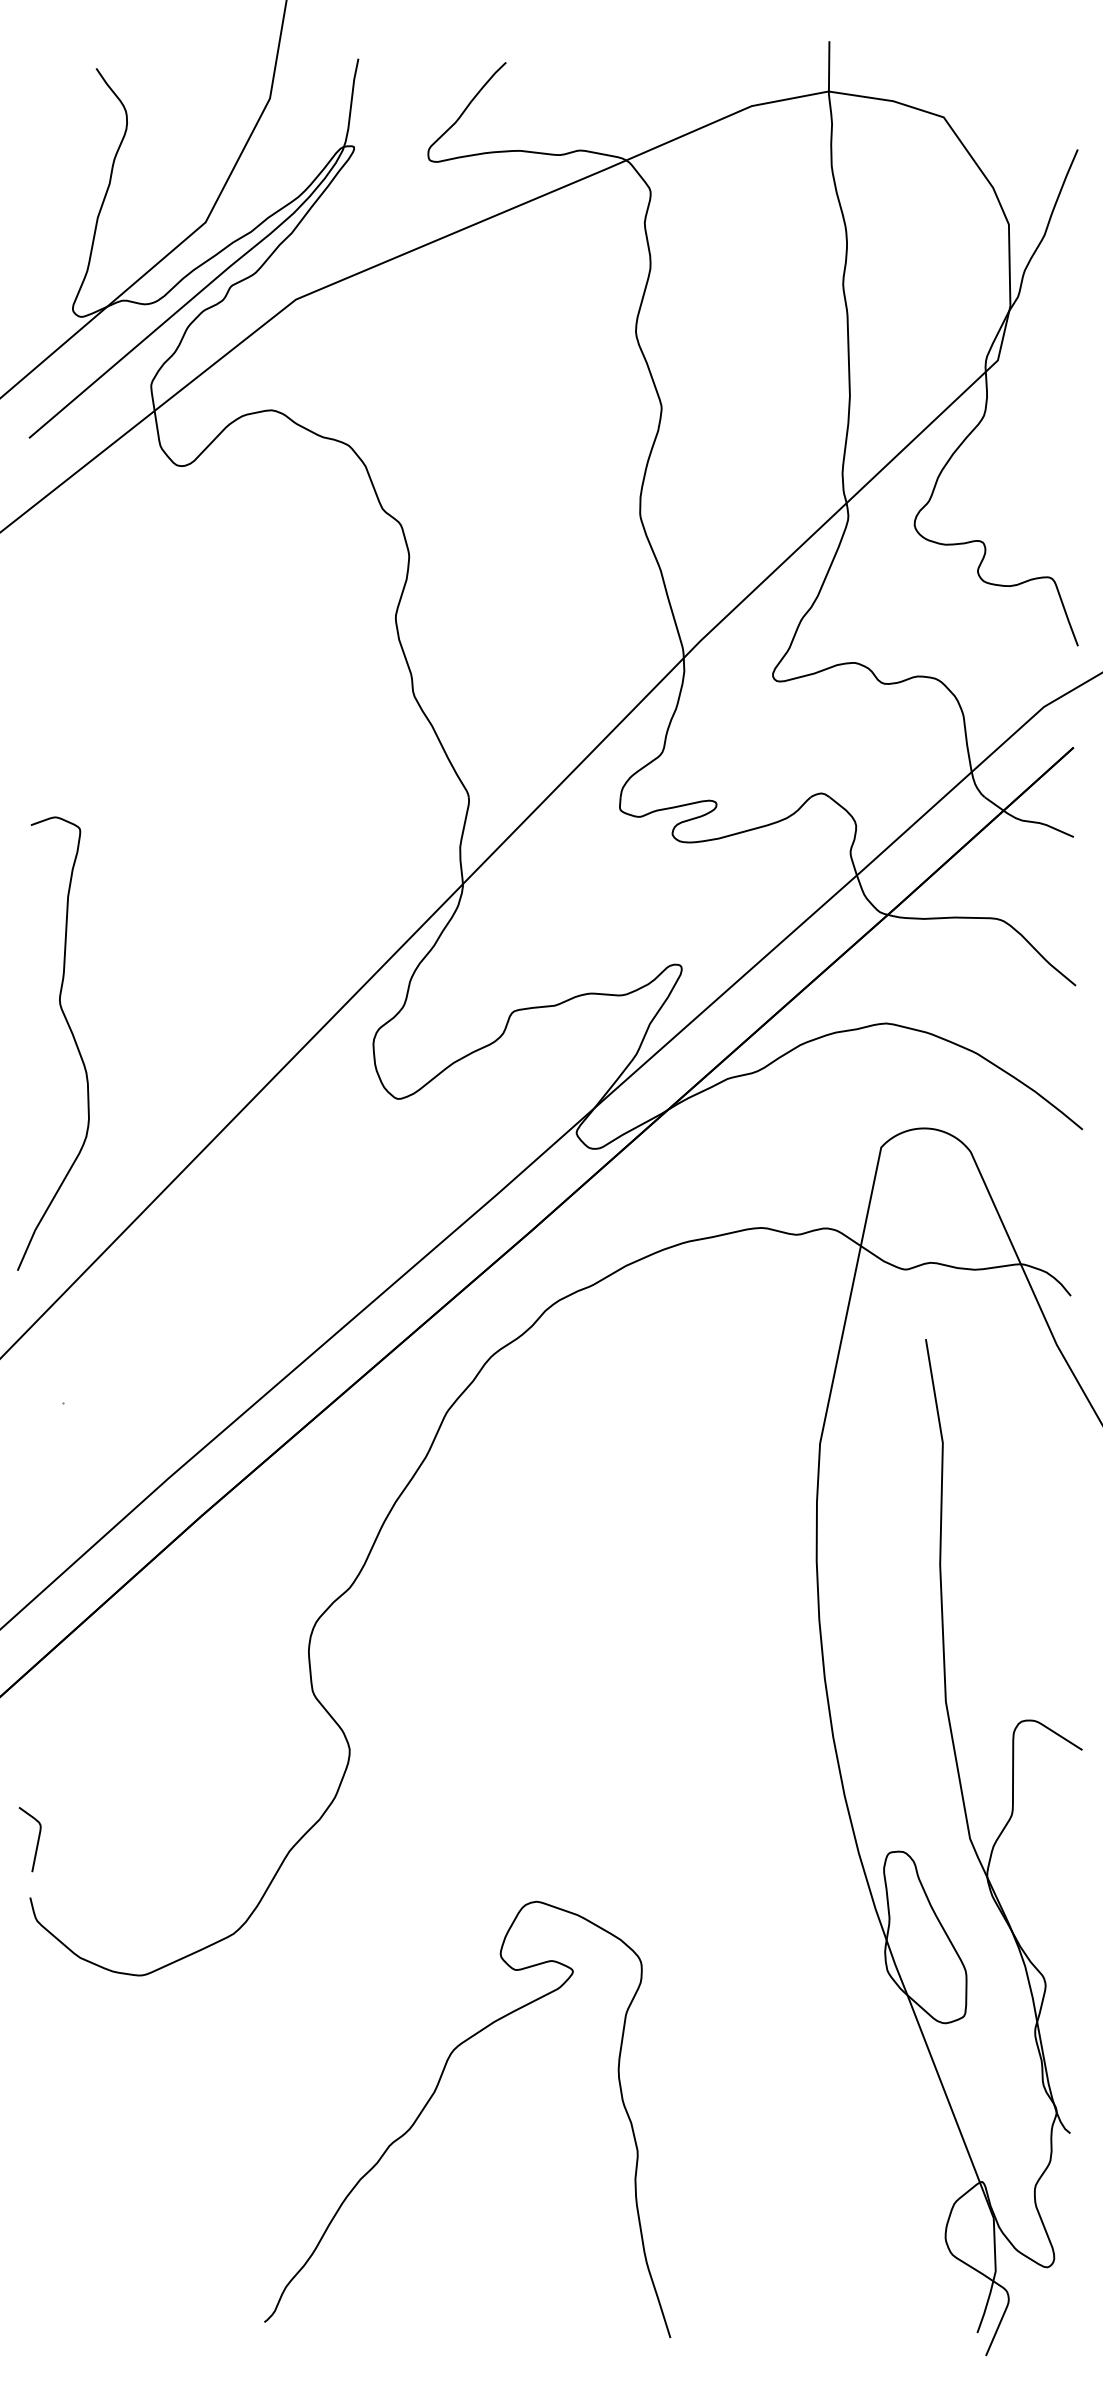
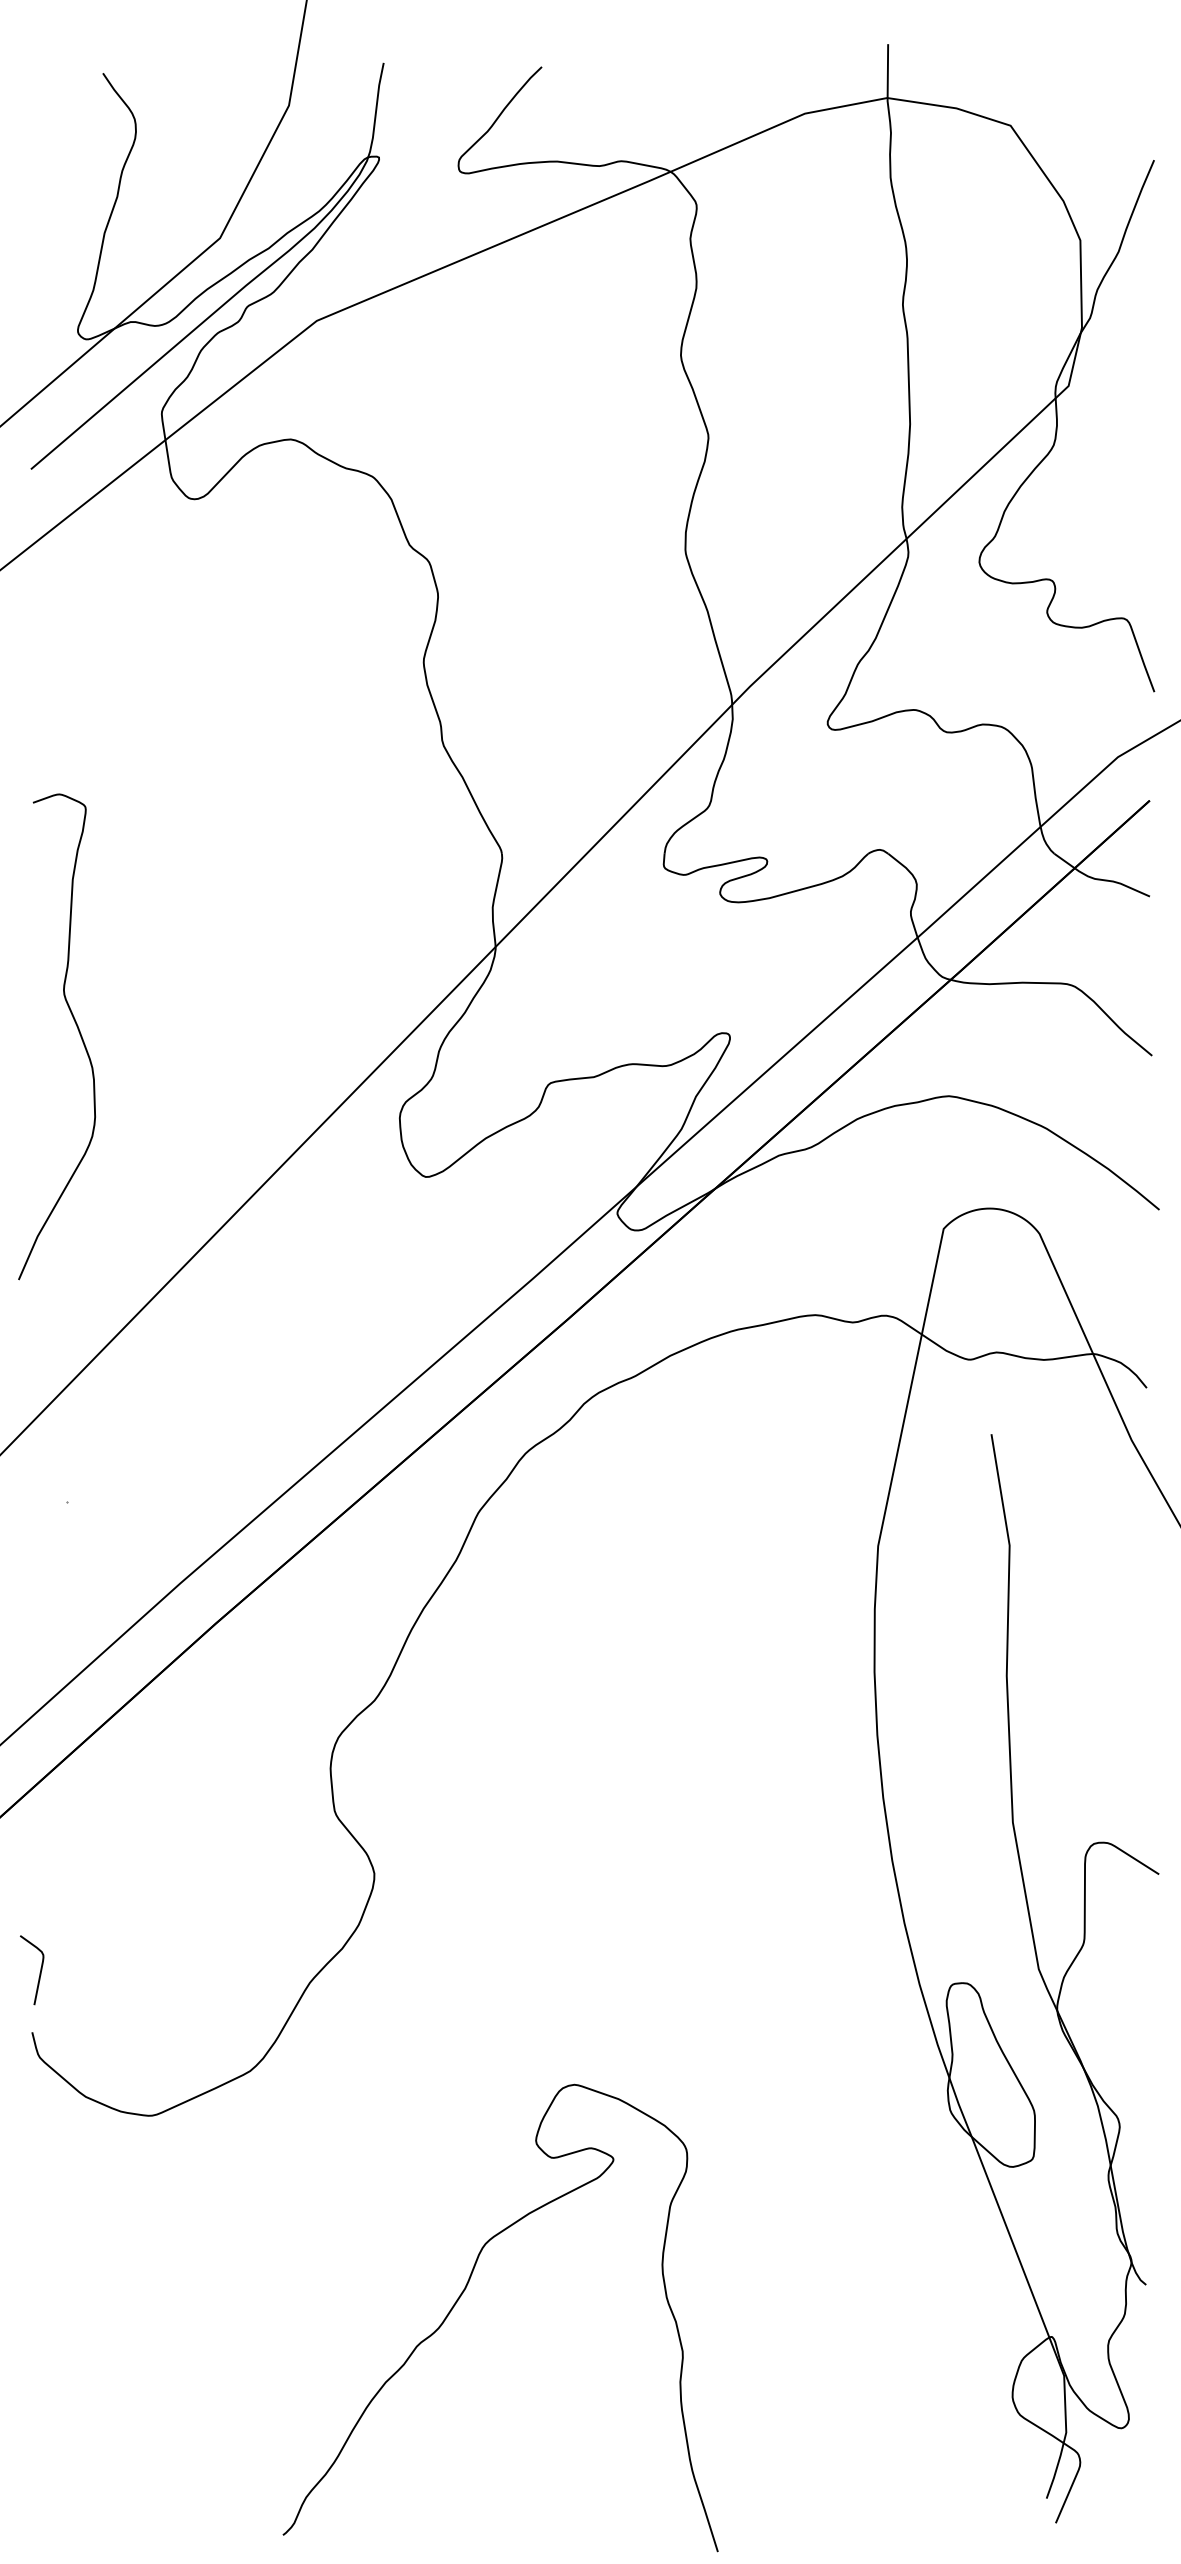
curve: (72, 1036) -> (77, 1029), moved
curve: (432, 2096) -> (463, 2293), moved

